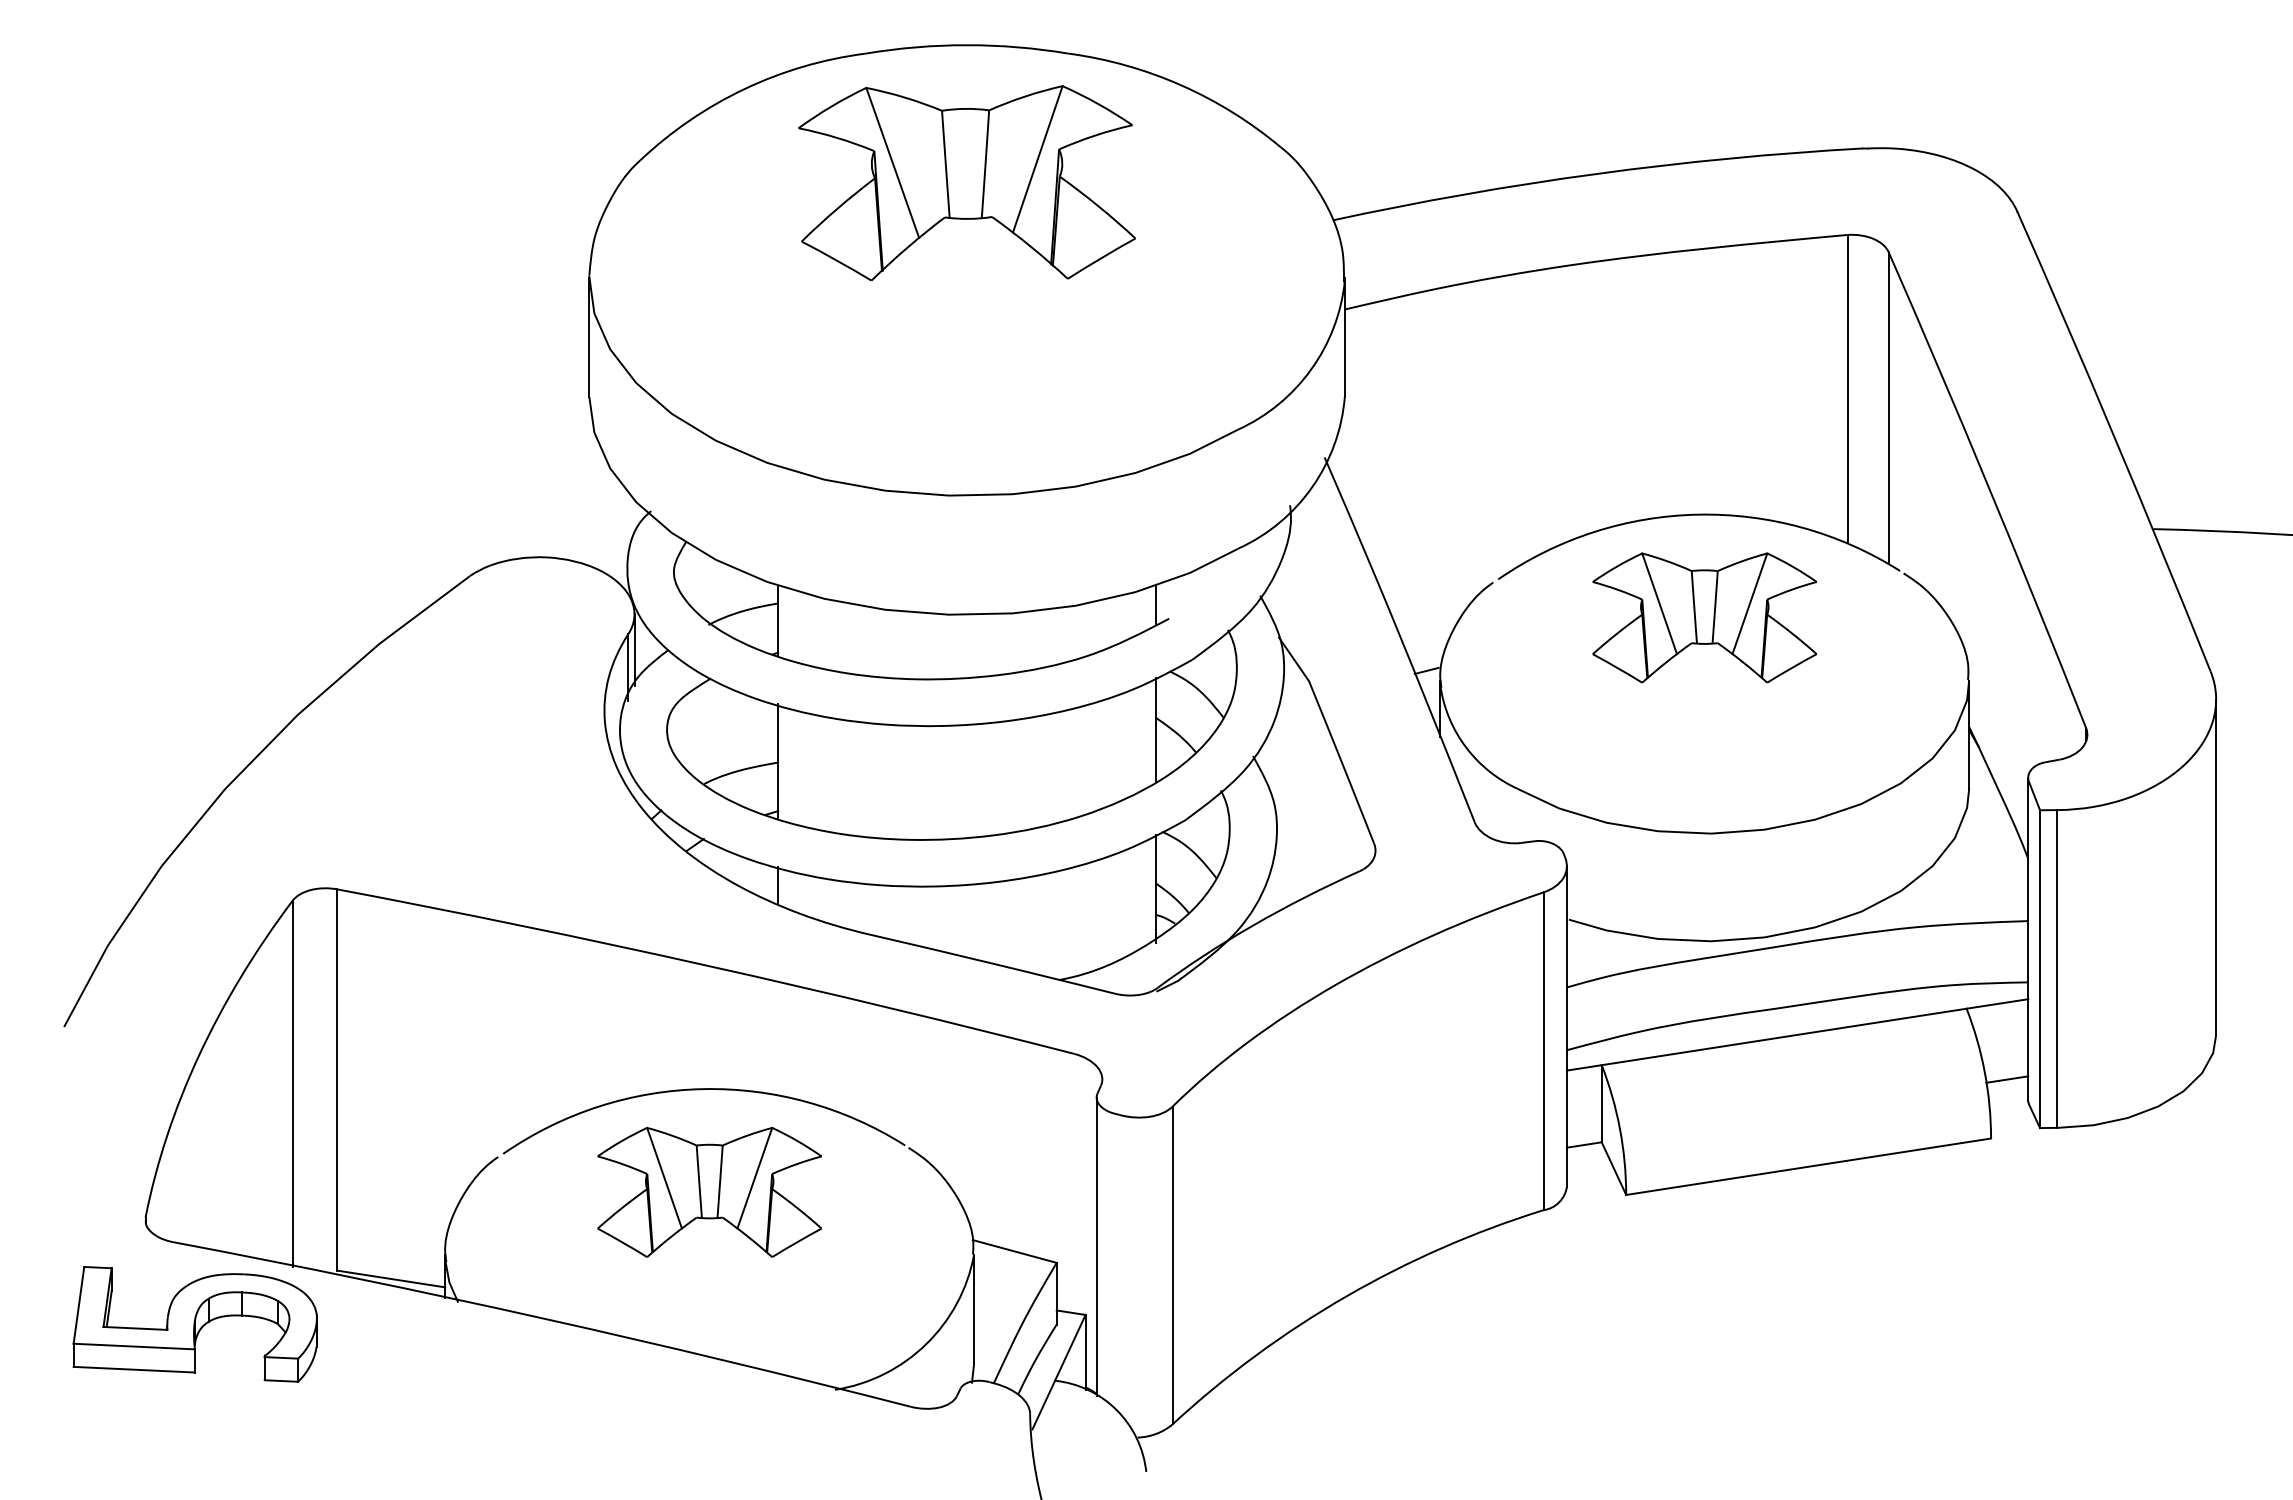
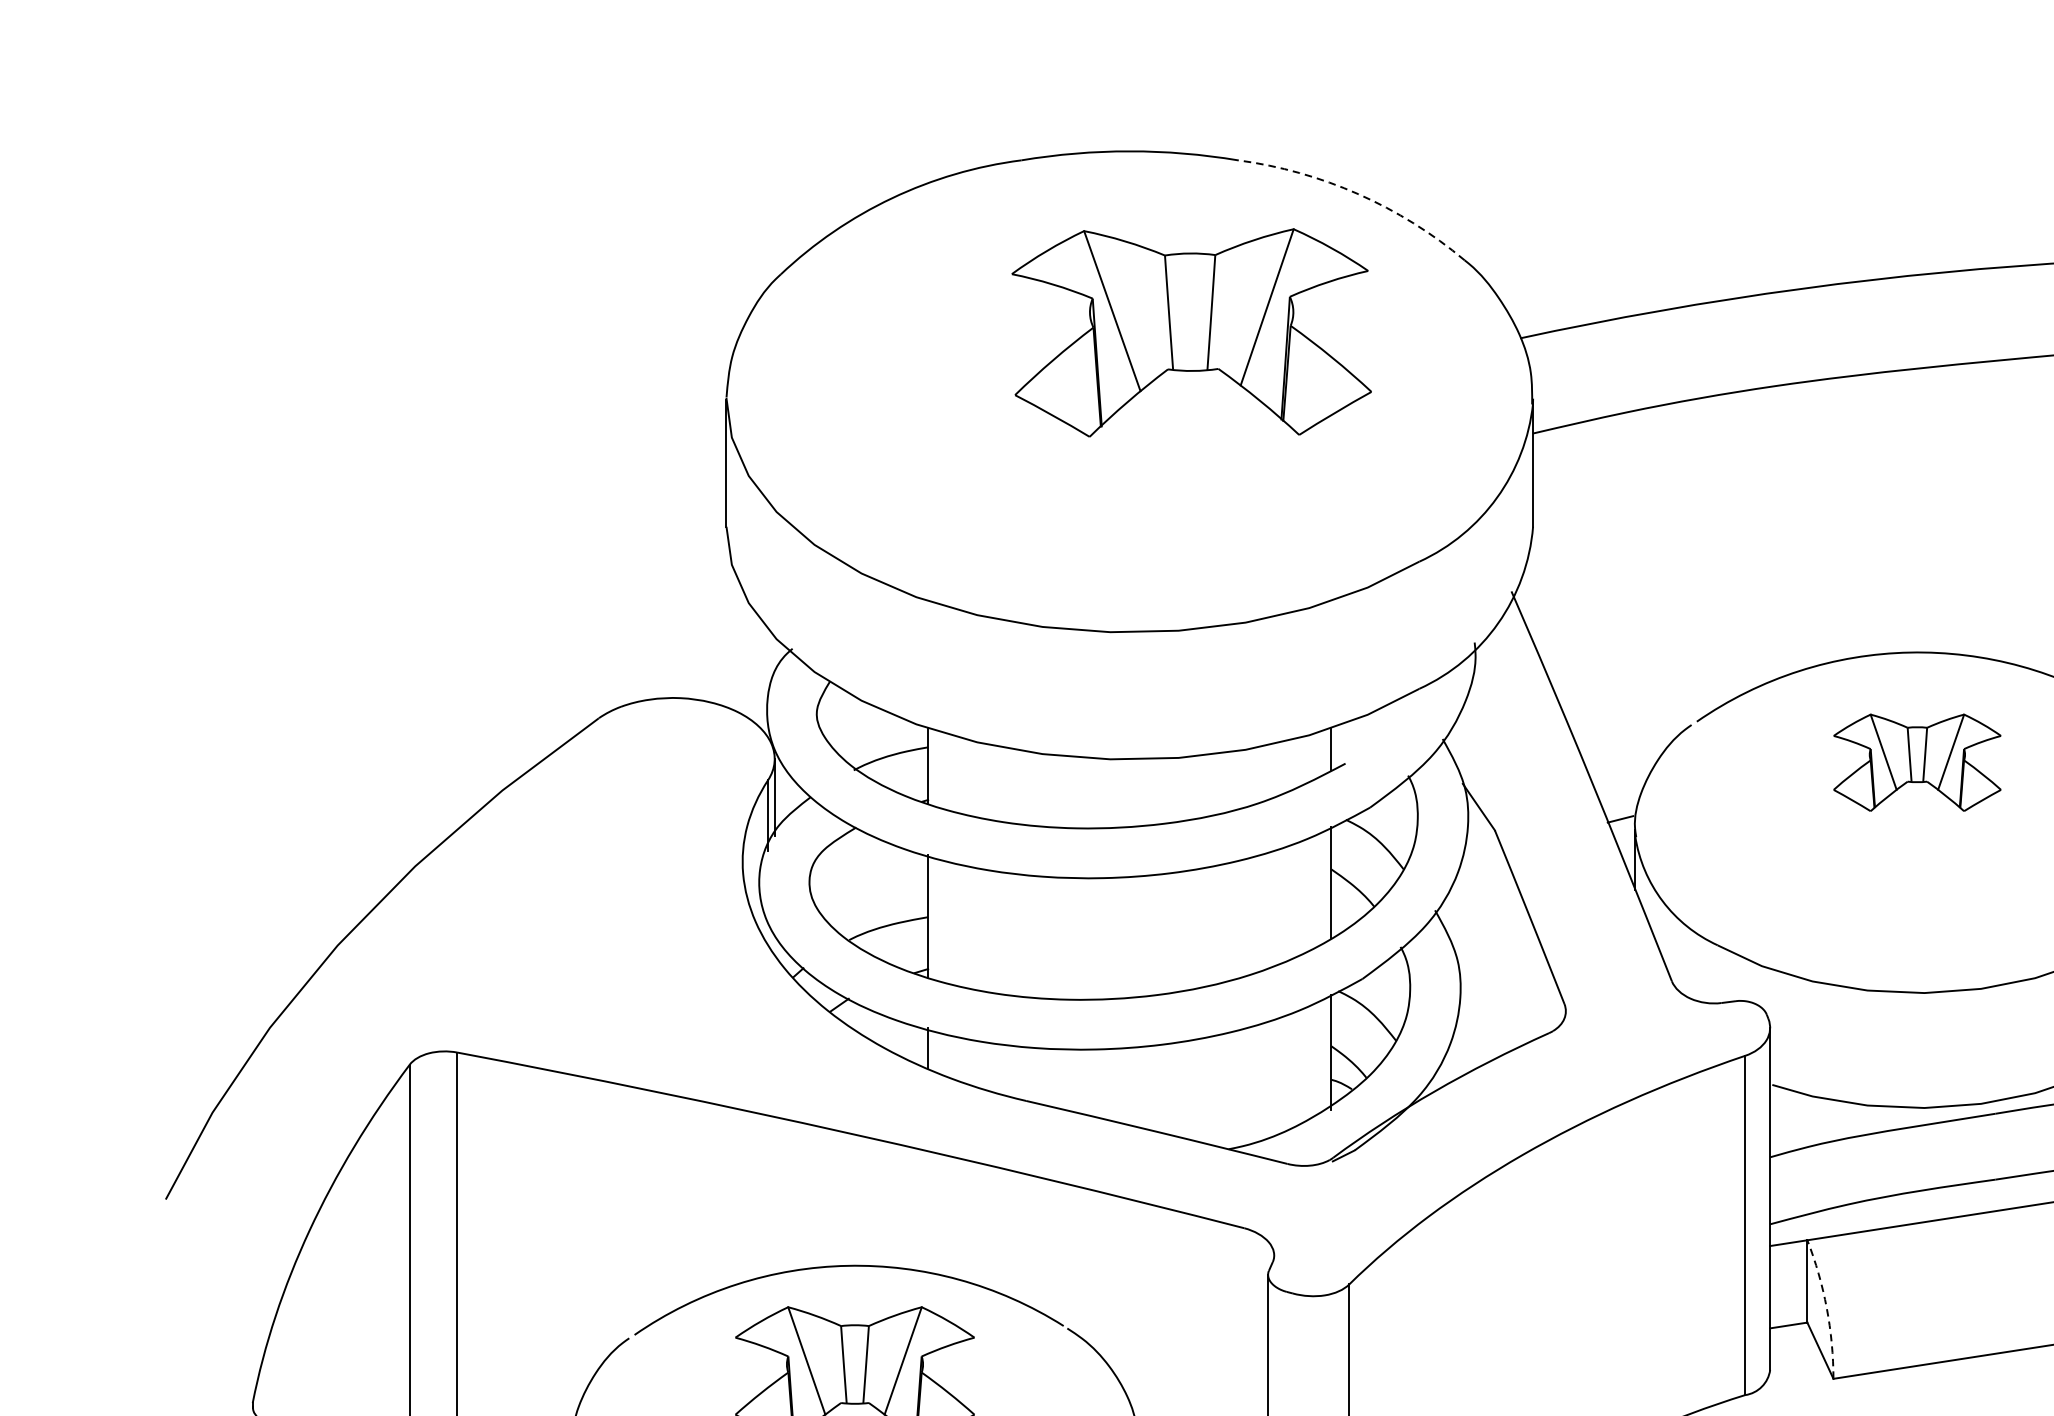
arc: (1181, 85) -> (1358, 194), solid -> dashed
part: (966, 183) -> (1191, 333), moved
part: (1704, 617) -> (1917, 762), size x0.7
arc: (1619, 1128) -> (1826, 1307), solid -> dashed

